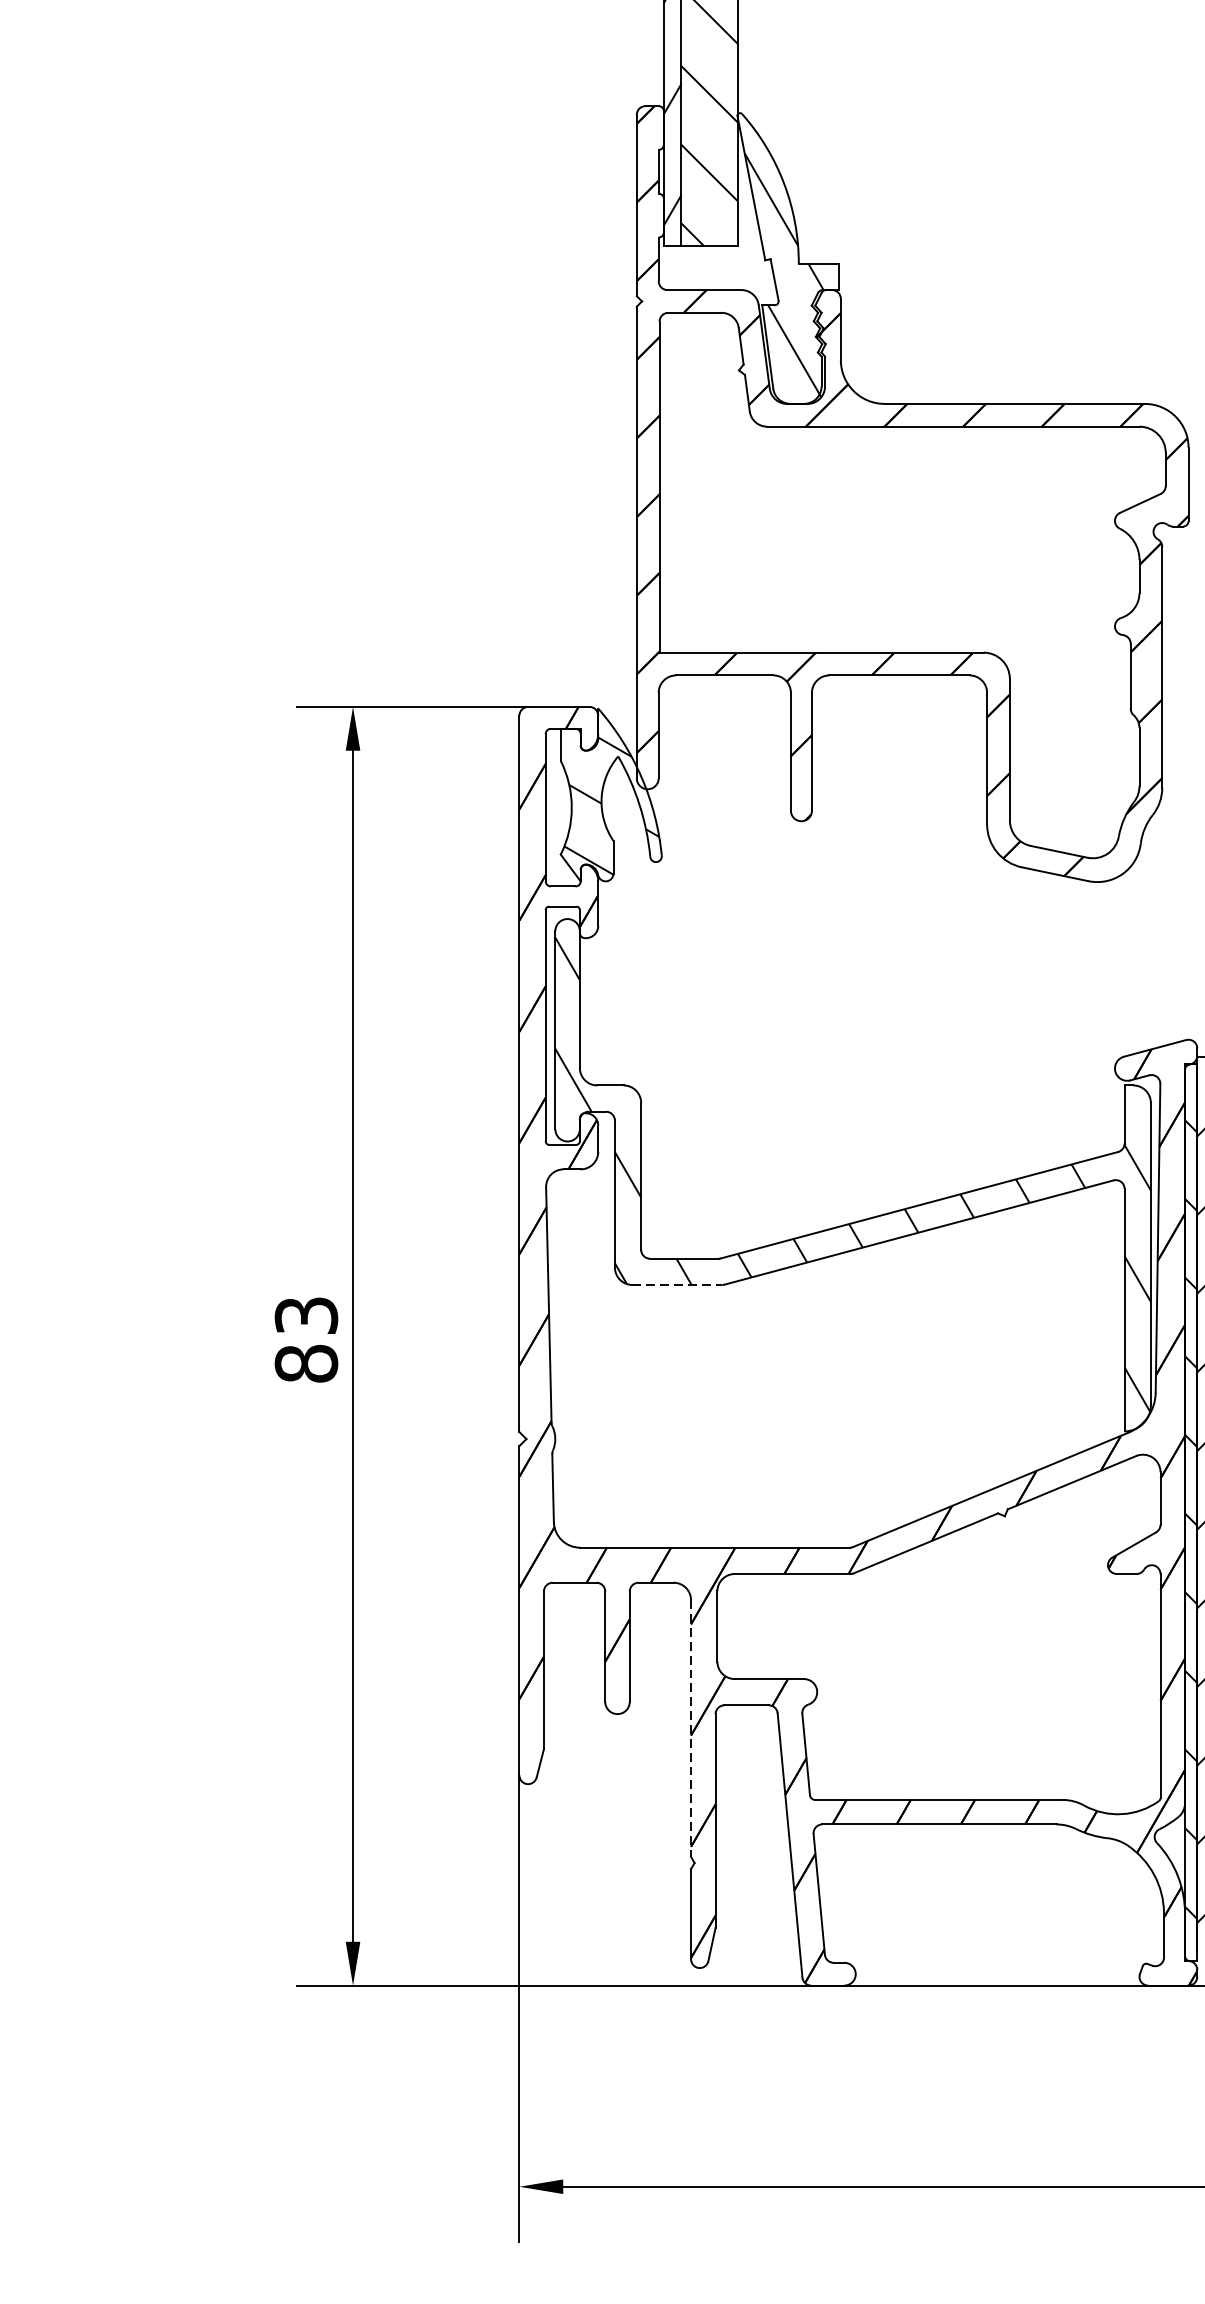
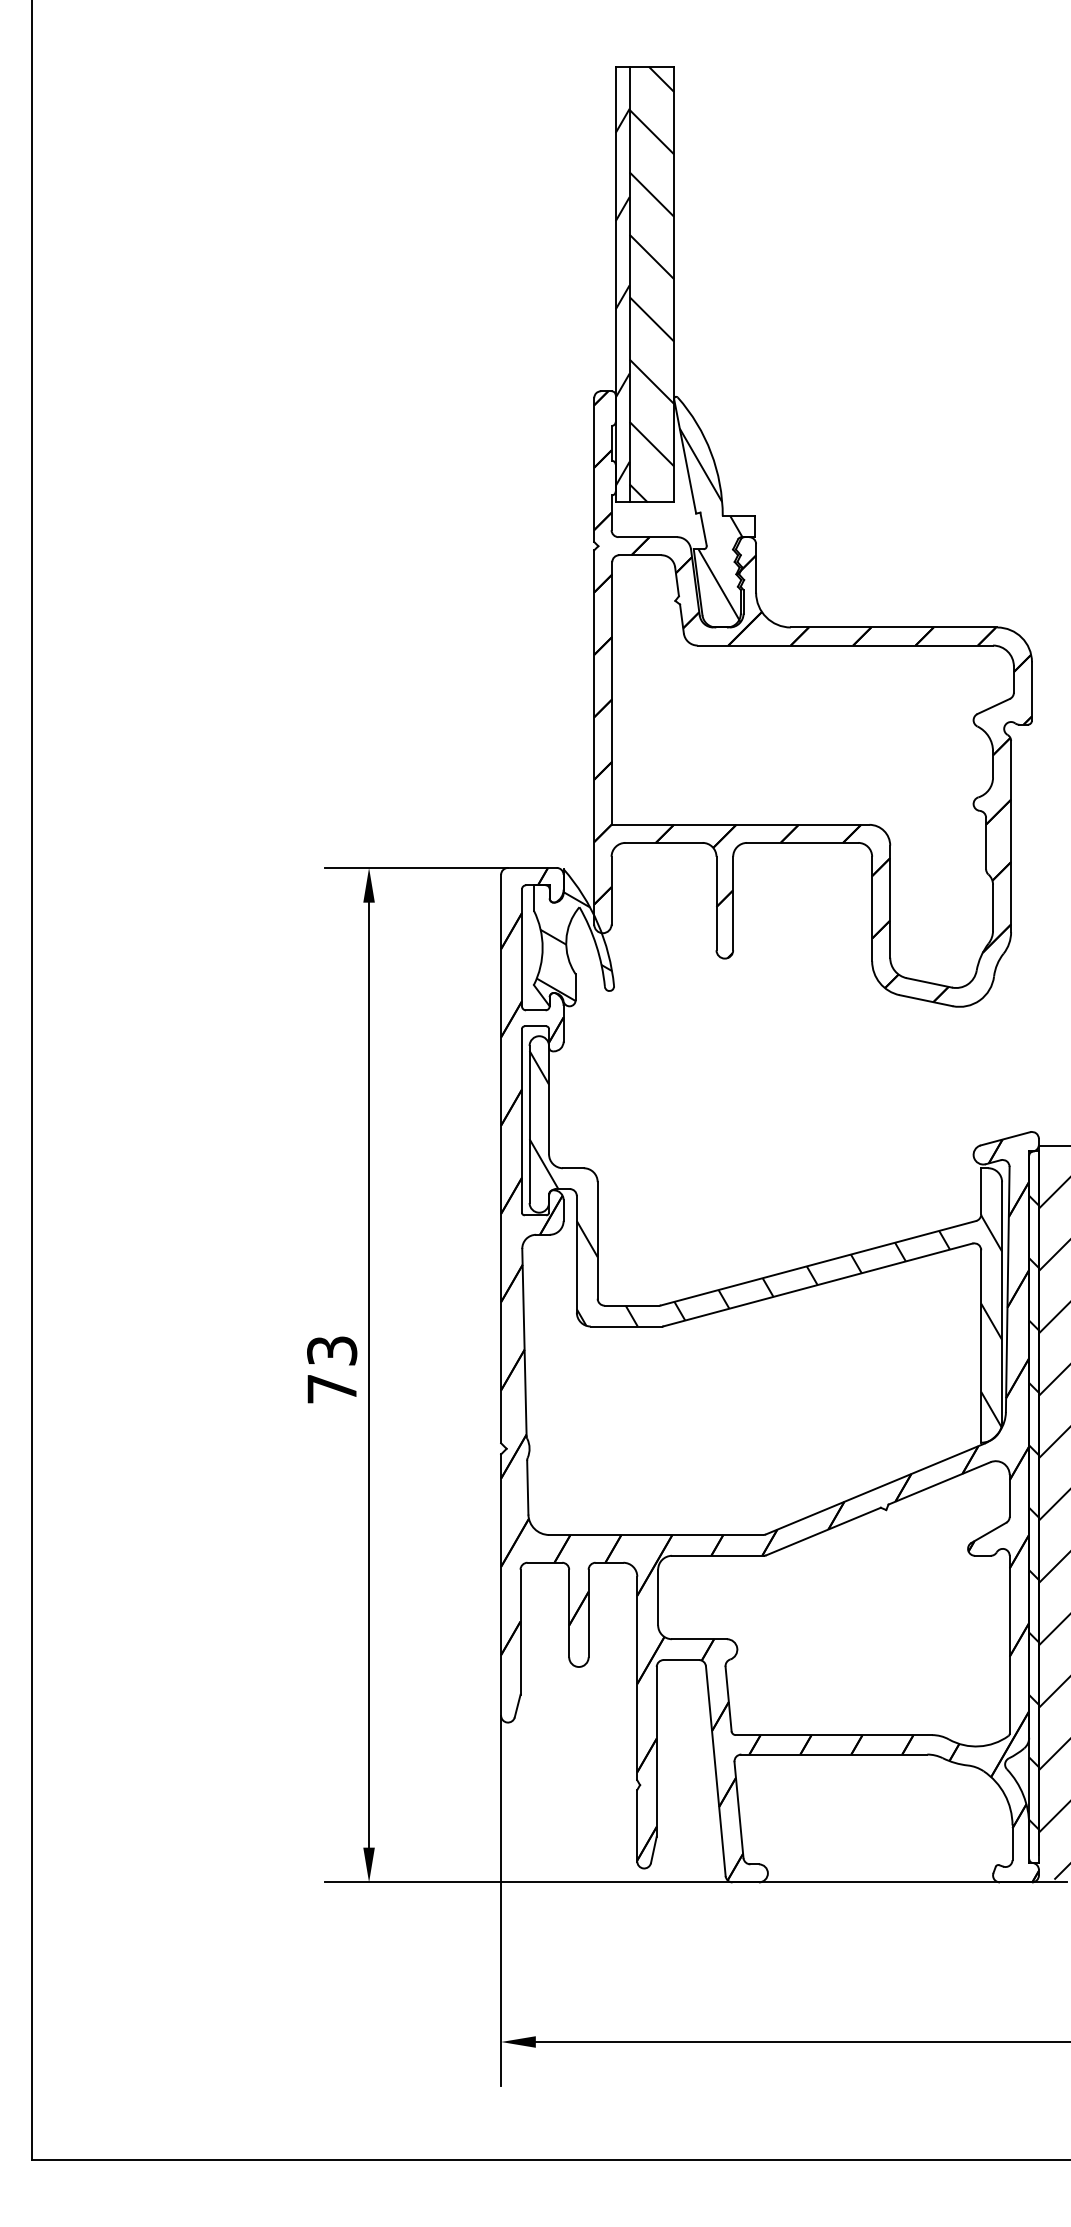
line: (677, 1284) -> (626, 1326), dashed -> solid
text: (306, 1363) -> (332, 1388), 83 -> 73
line: (691, 1728) -> (637, 1678), dashed -> solid

